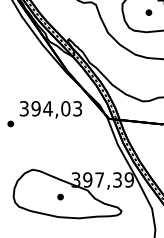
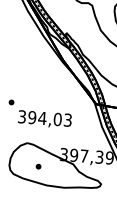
text: (50, 109) -> (44, 119), moved
part: (60, 196) -> (38, 166), moved

